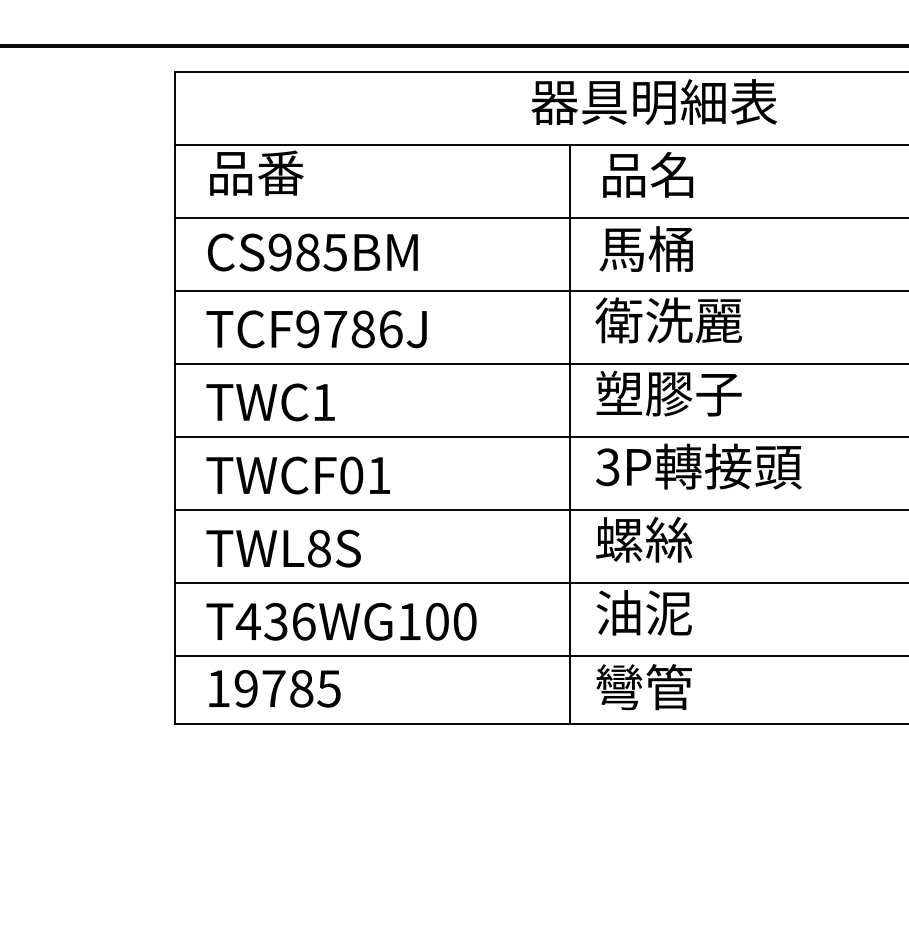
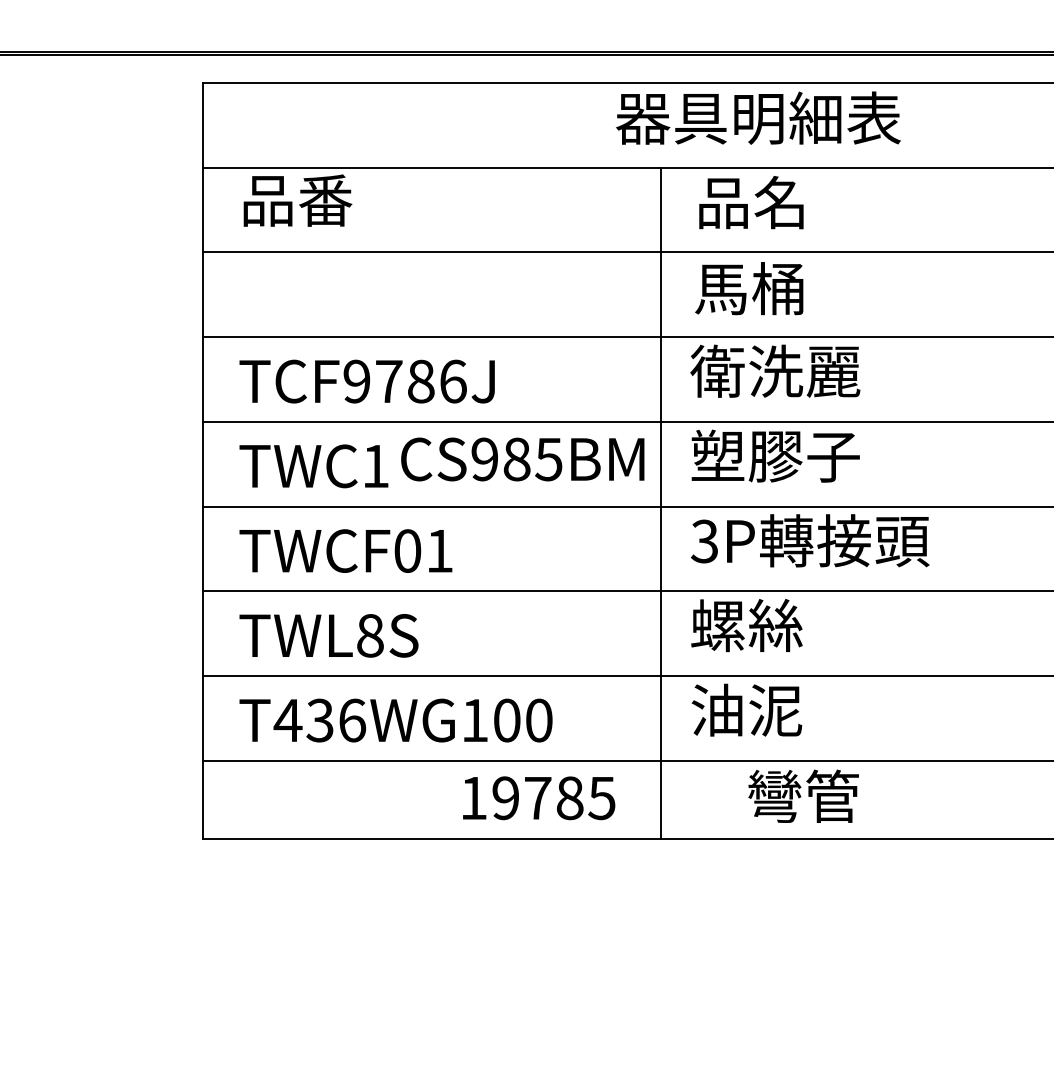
text: (312, 252) -> (522, 459), moved
text: (643, 687) -> (802, 796), moved
text: (274, 688) -> (538, 797), moved

